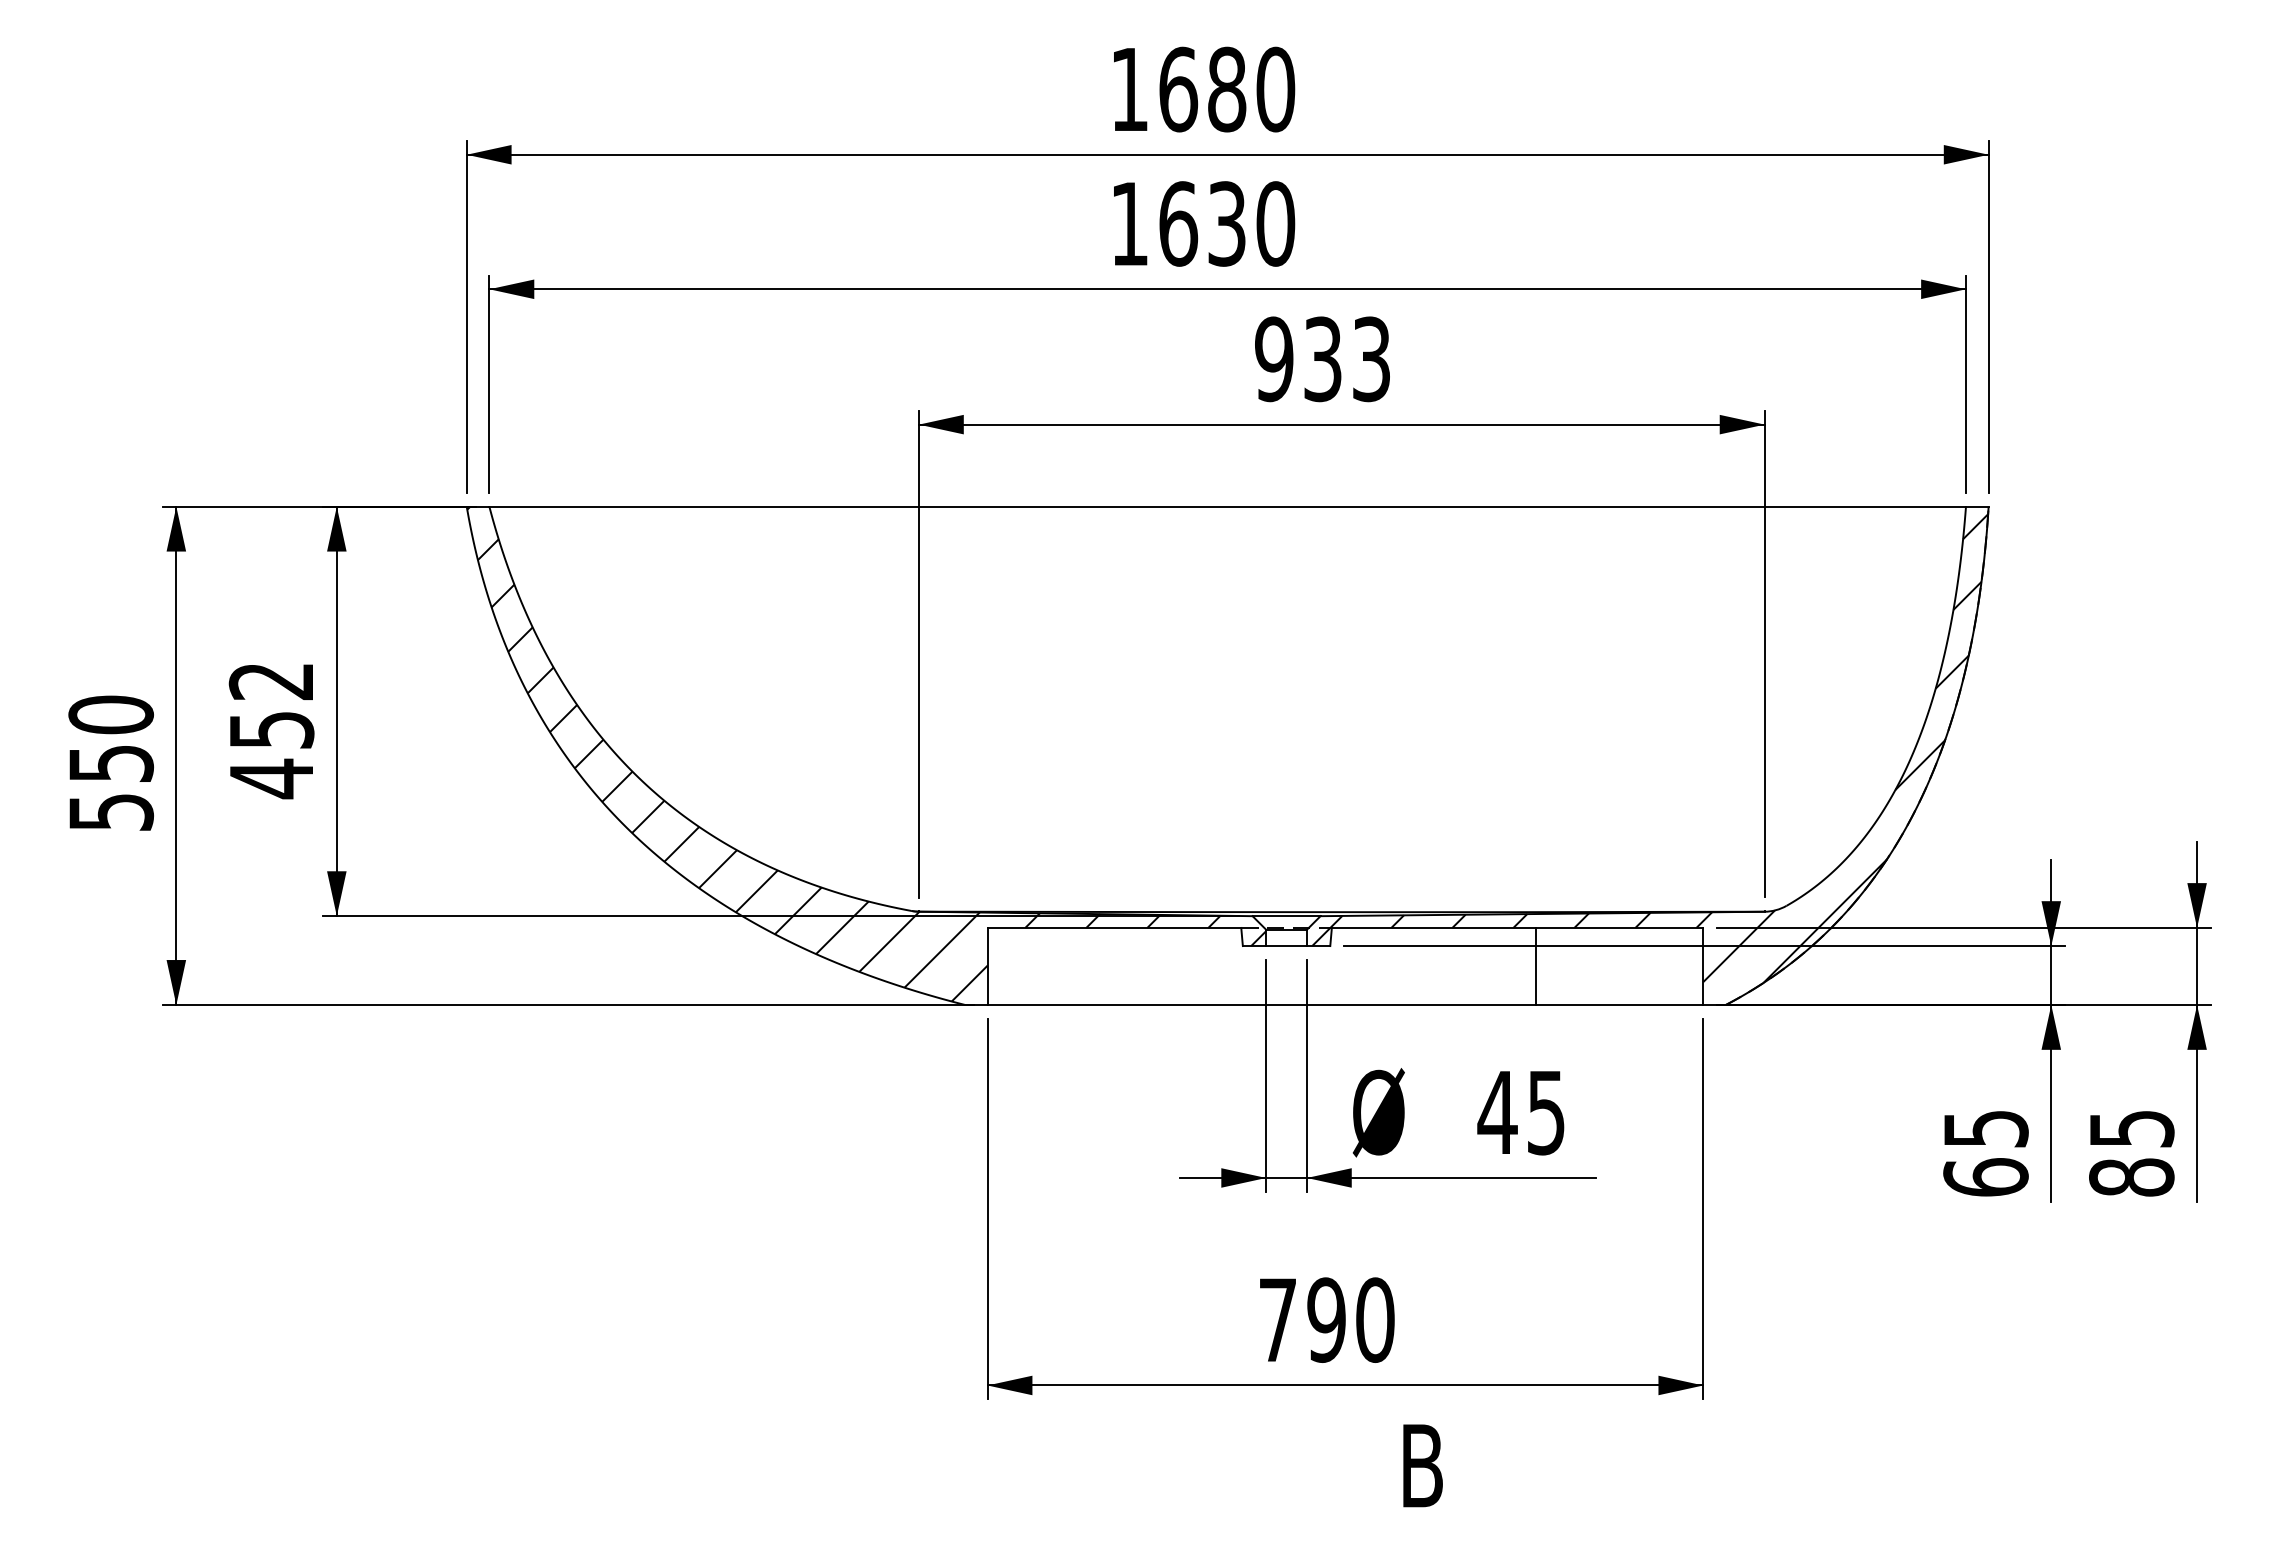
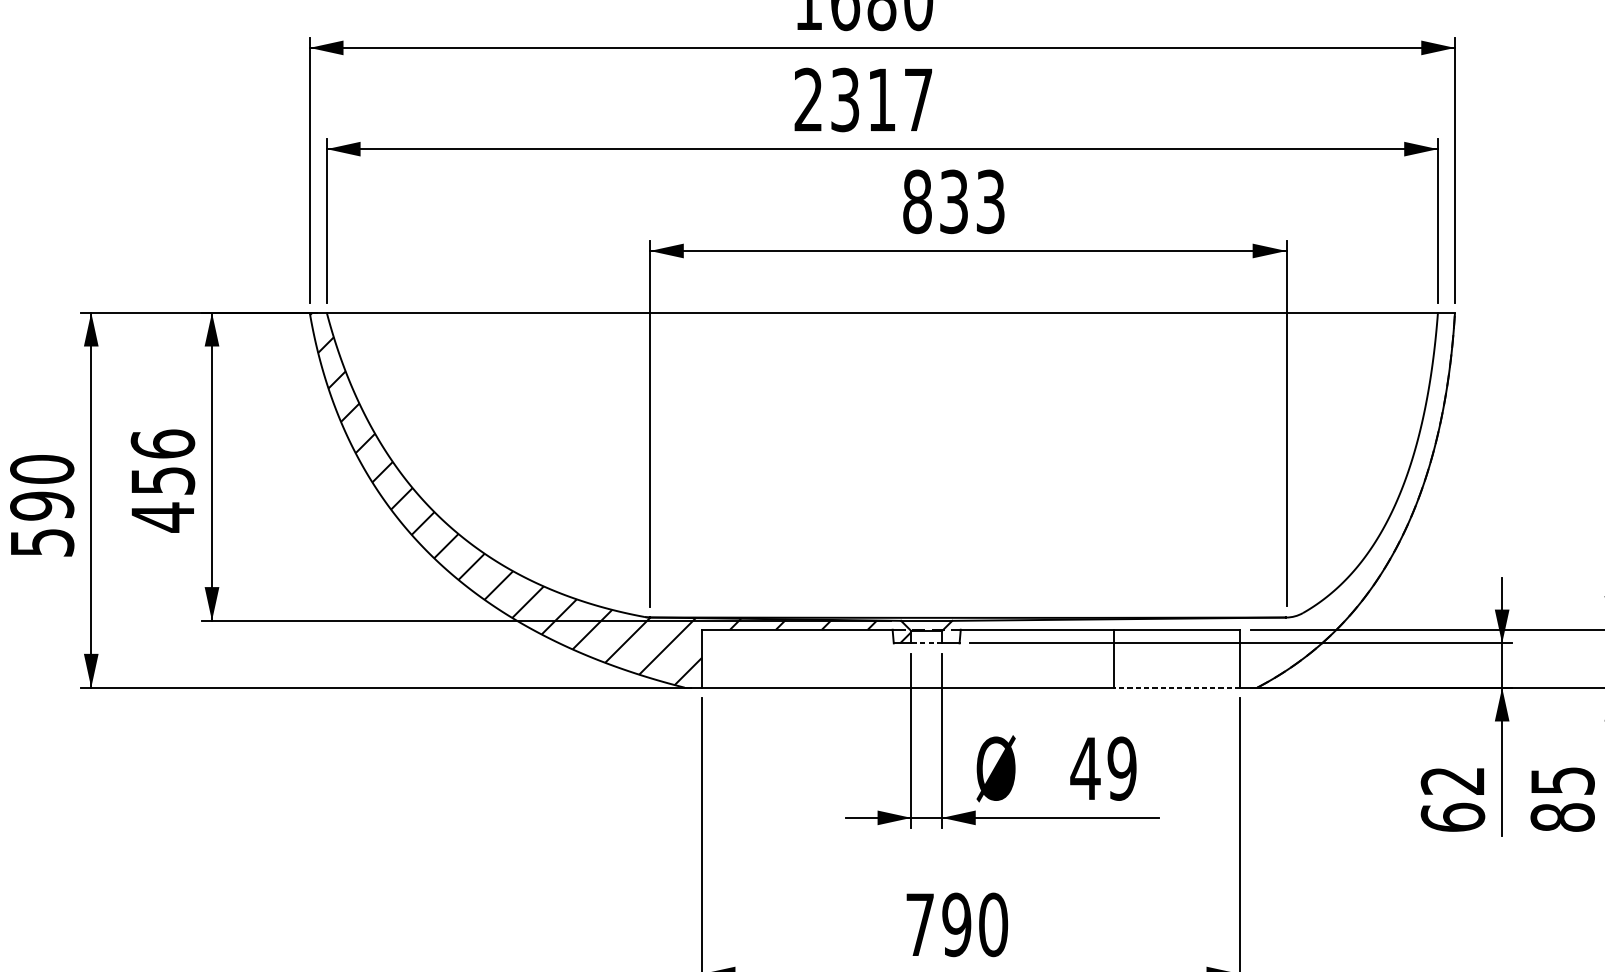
text: (1203, 223) -> (864, 99), 1630 -> 2317
text: (1274, 359) -> (917, 201), 933 -> 833
text: (271, 680) -> (162, 443), 452 -> 456
hatch: (1650, 748) -> (1200, 494), removed
text: (110, 763) -> (41, 505), 550 -> 590
line: (1286, 946) -> (926, 643), solid -> dashed
line: (1619, 1004) -> (1177, 687), solid -> dashed
text: (1546, 1112) -> (1122, 768), 45 -> 49
text: (1985, 1129) -> (1452, 781), 65 -> 62

